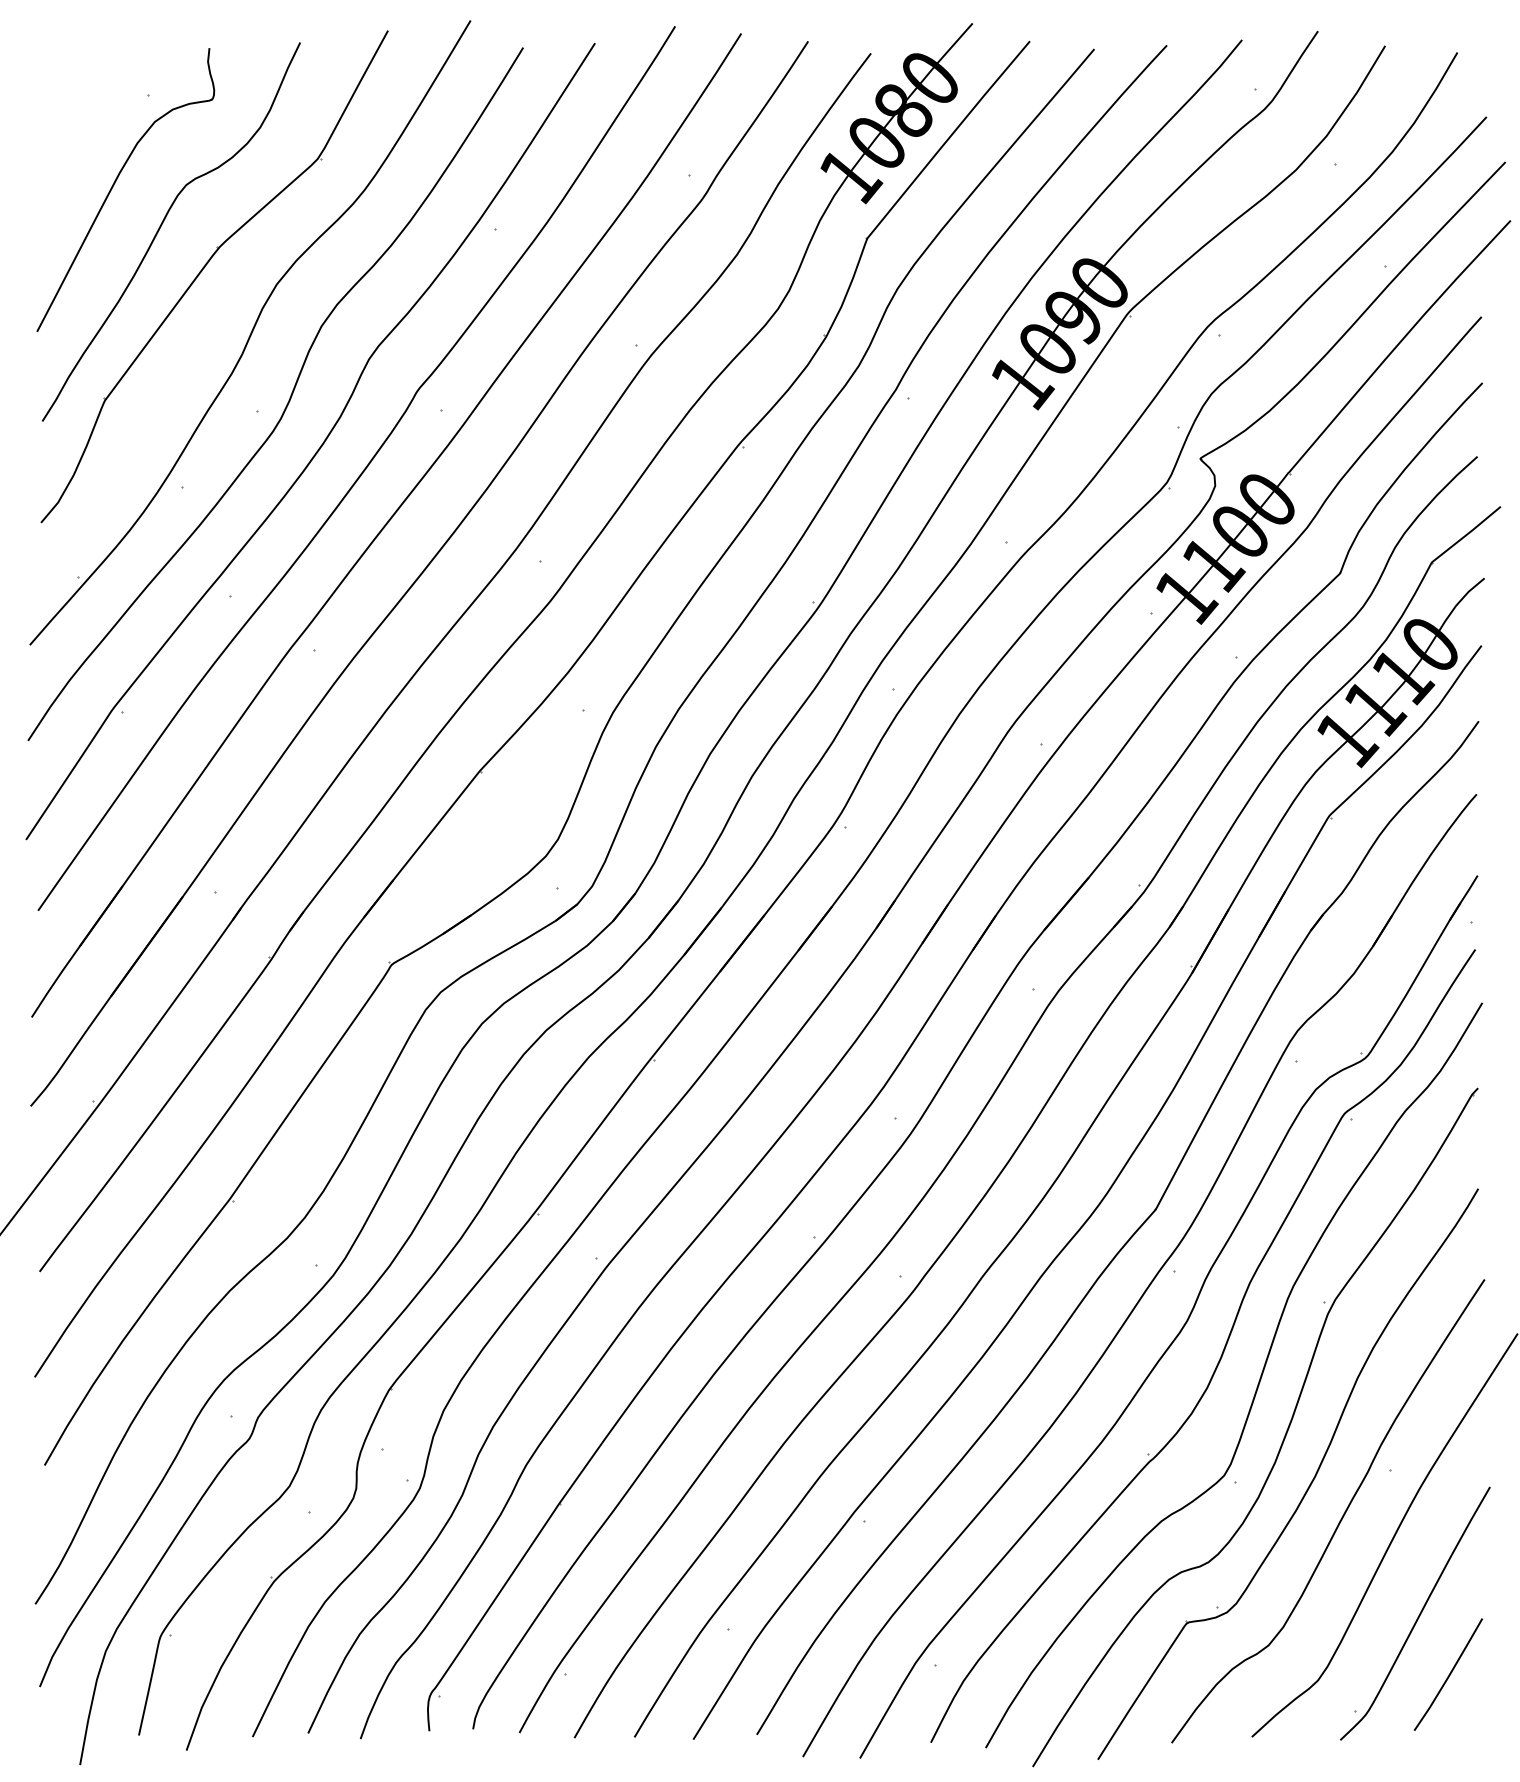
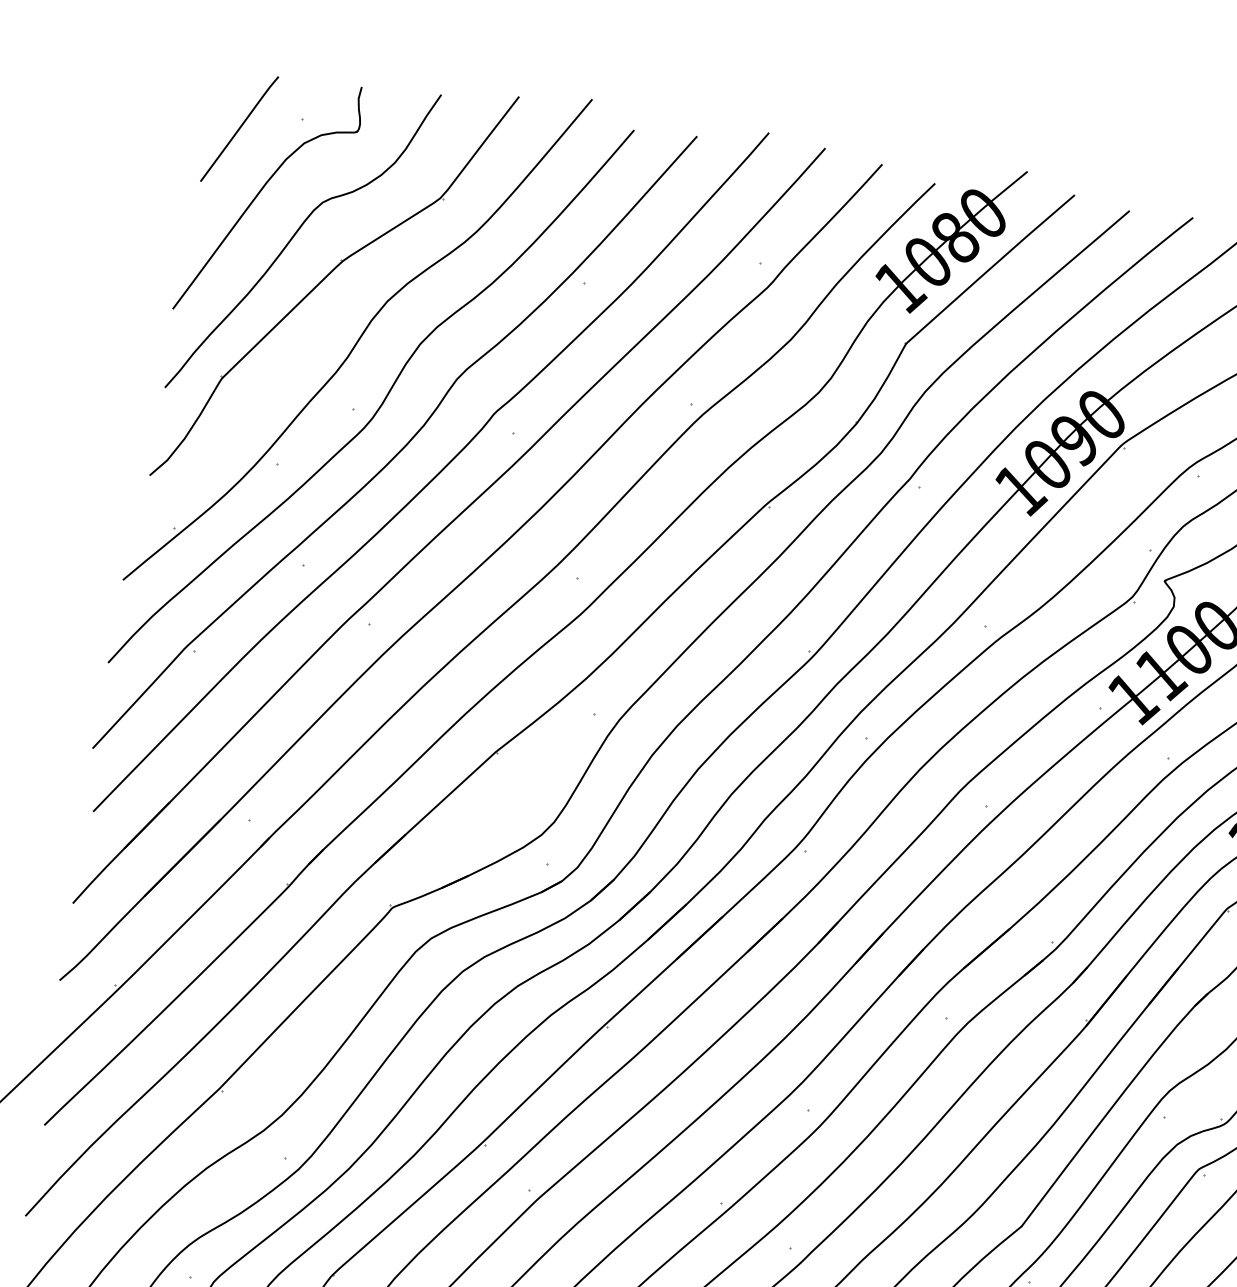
line: (79, 117) -> (239, 129), added

